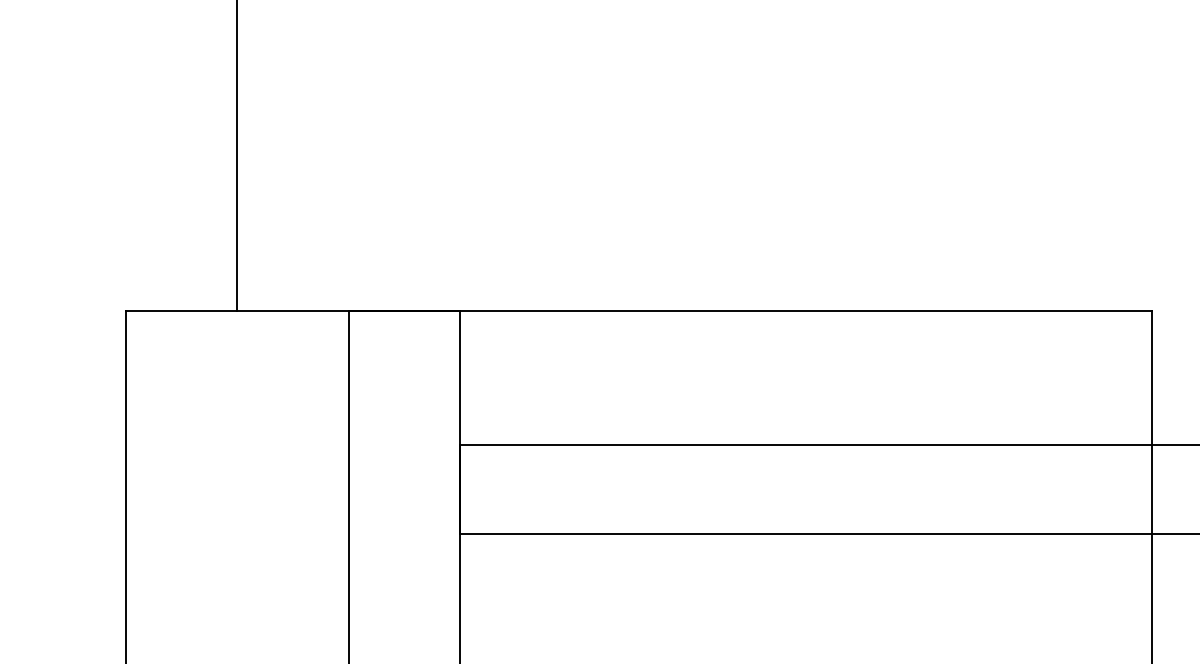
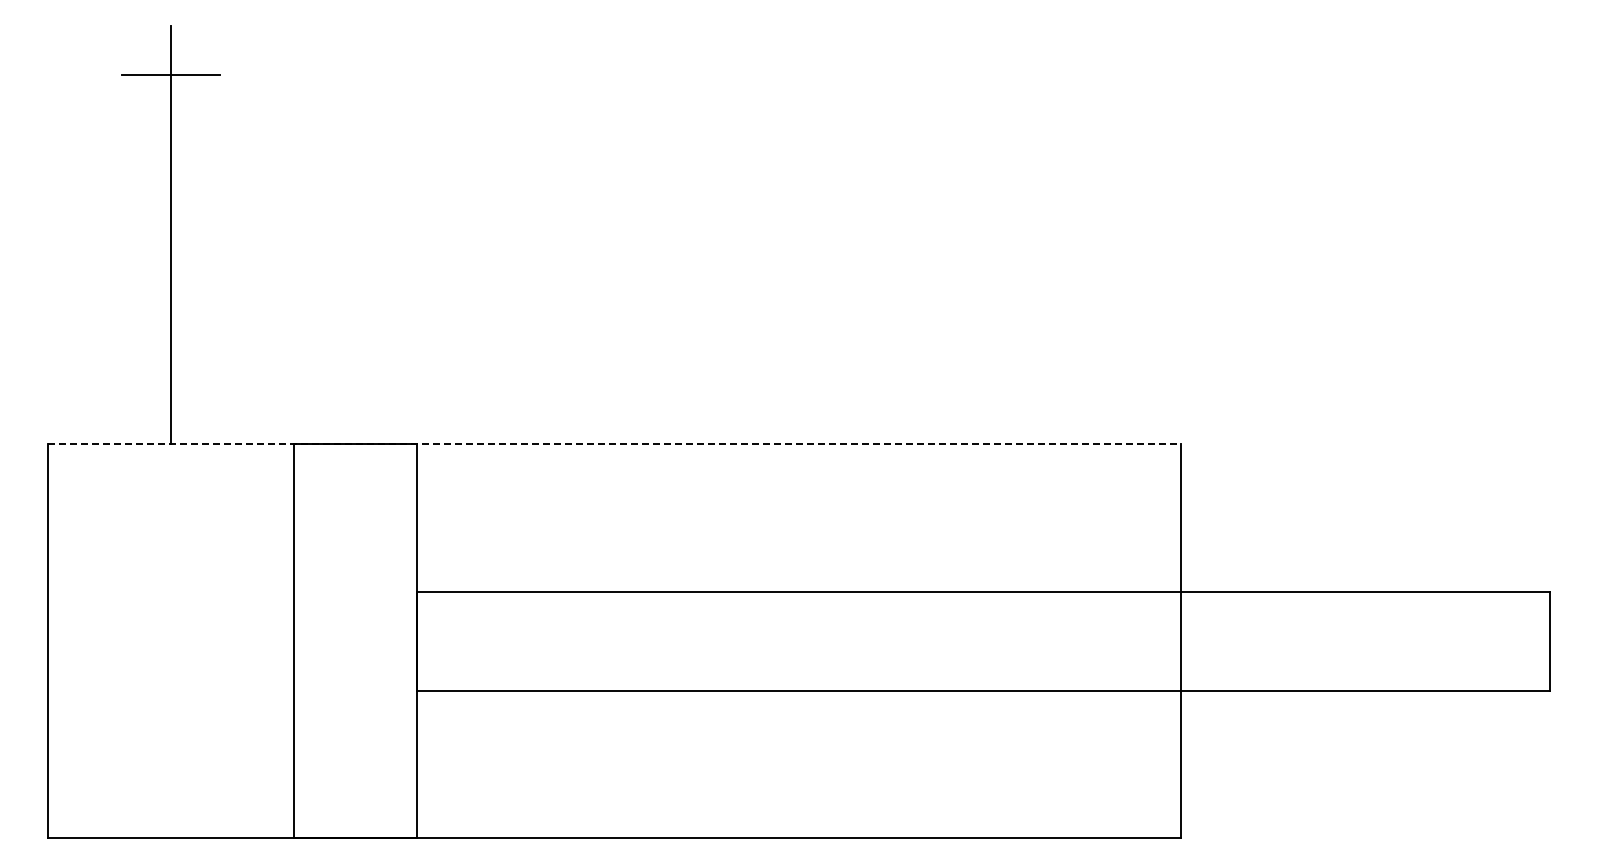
line: (638, 310) -> (614, 444), solid -> dashed

